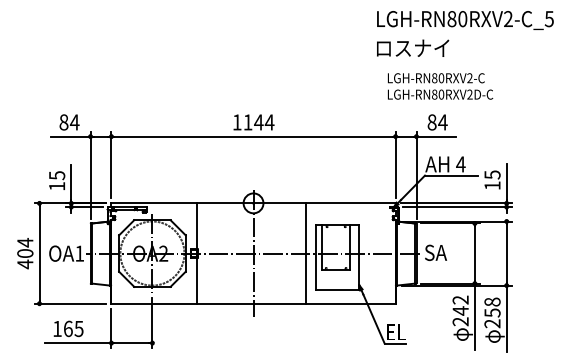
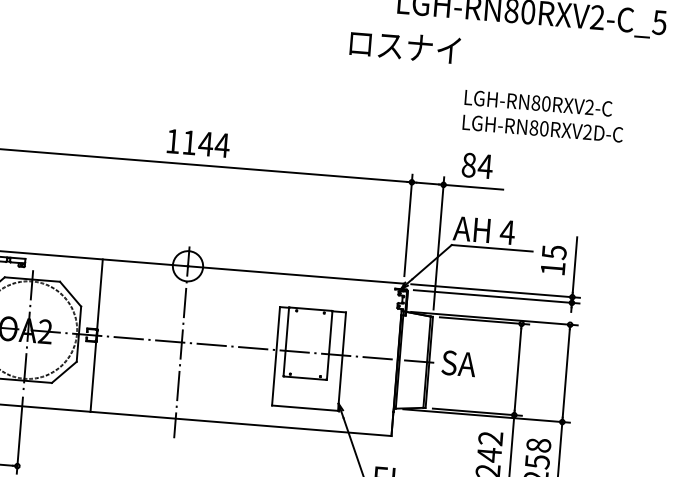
text: (413, 47) -> (405, 45), moved
text: (440, 86) -> (543, 116), moved
line: (306, 253) -> (262, 348), removed

